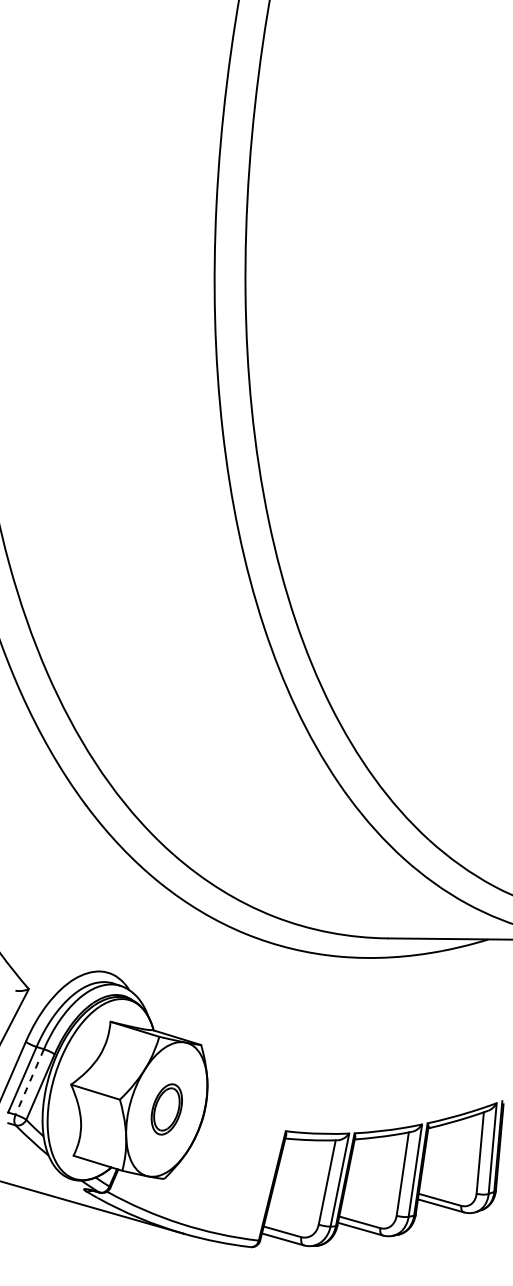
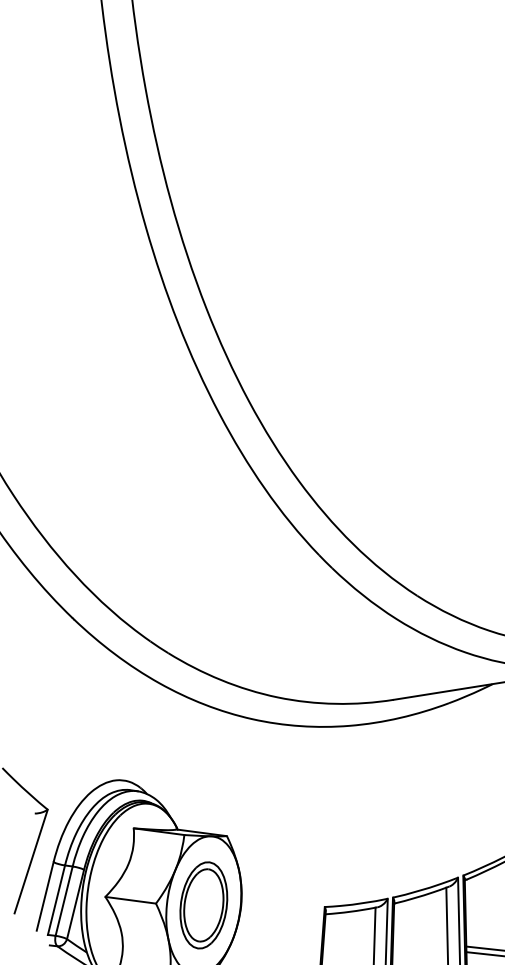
line: (29, 1081) -> (63, 900), dashed -> solid
part: (166, 1109) -> (203, 905), size x1.67

